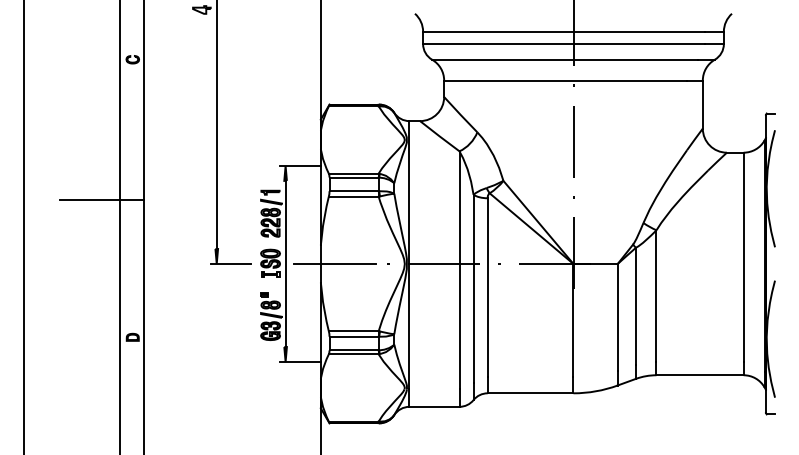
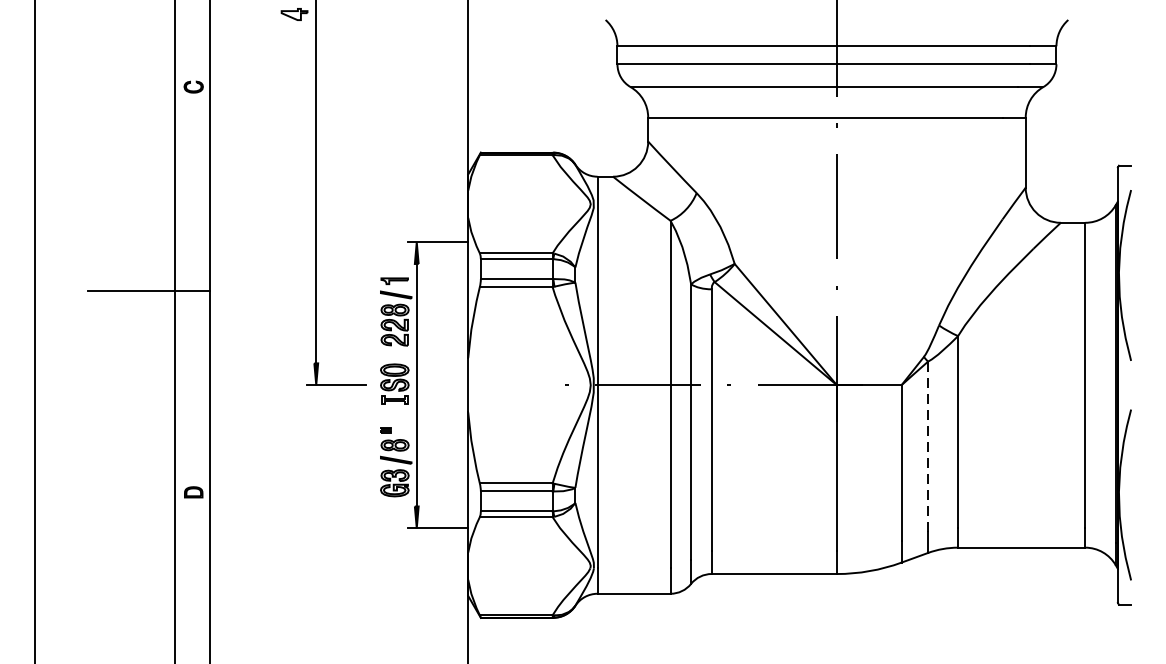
line: (335, 263) -> (489, 384), removed
line: (635, 306) -> (927, 447), solid -> dashed

